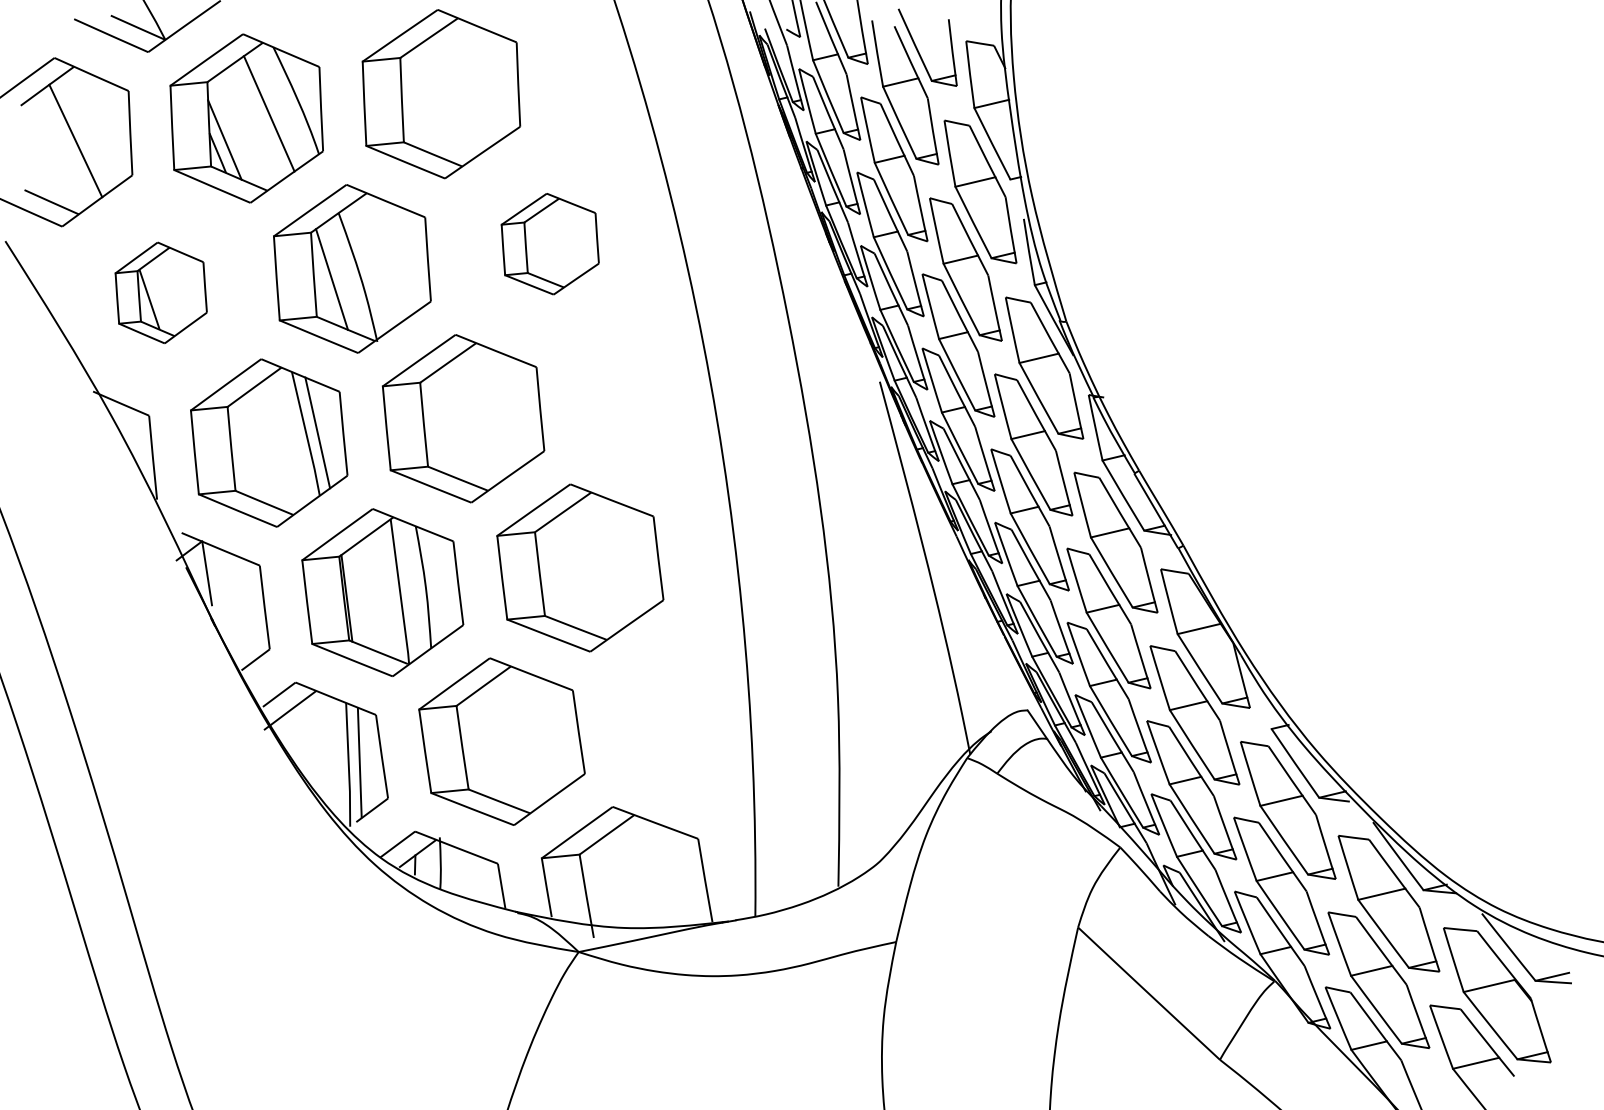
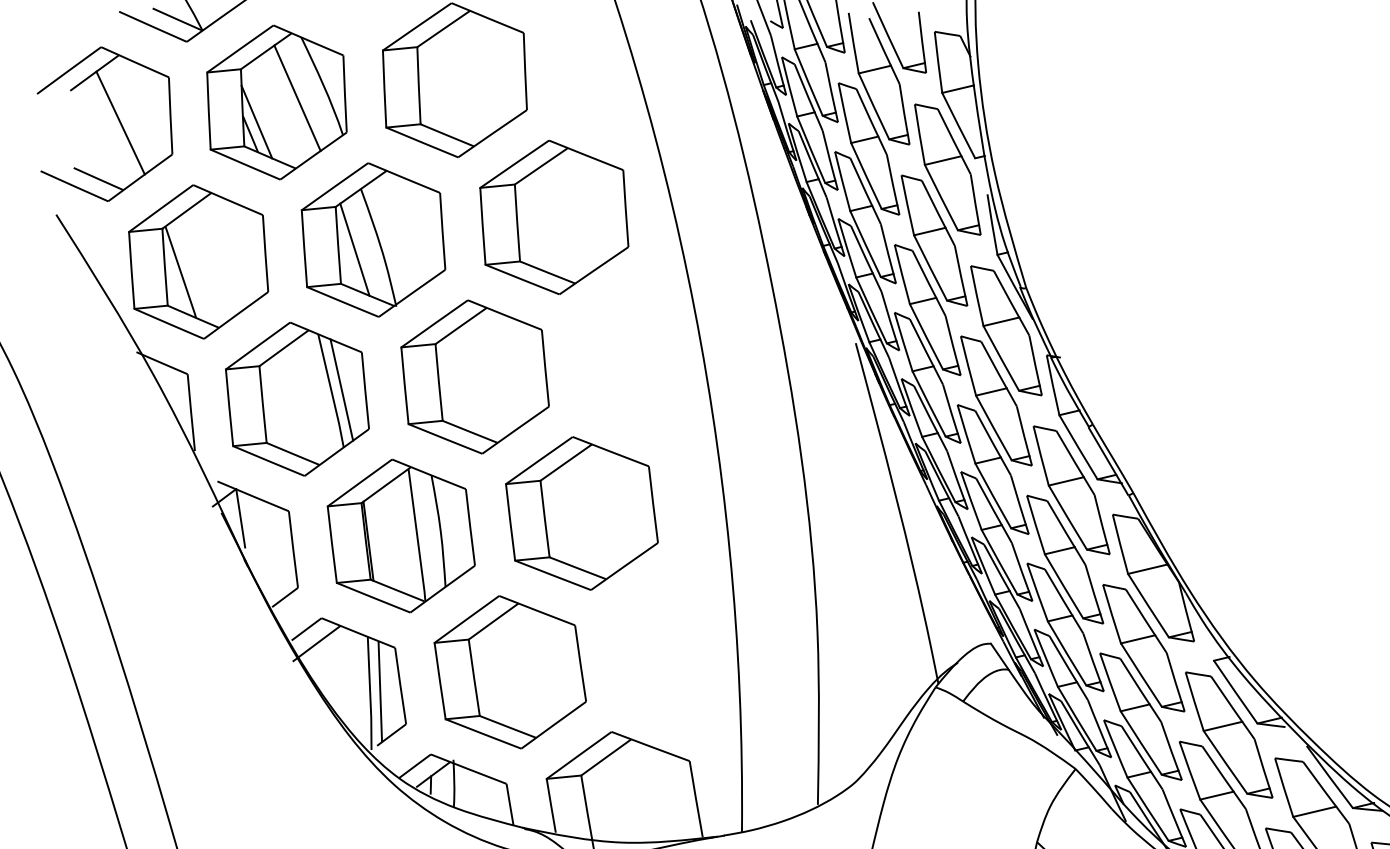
part: (550, 243) -> (554, 216), size x1.67
part: (161, 292) -> (198, 261), size x1.67

